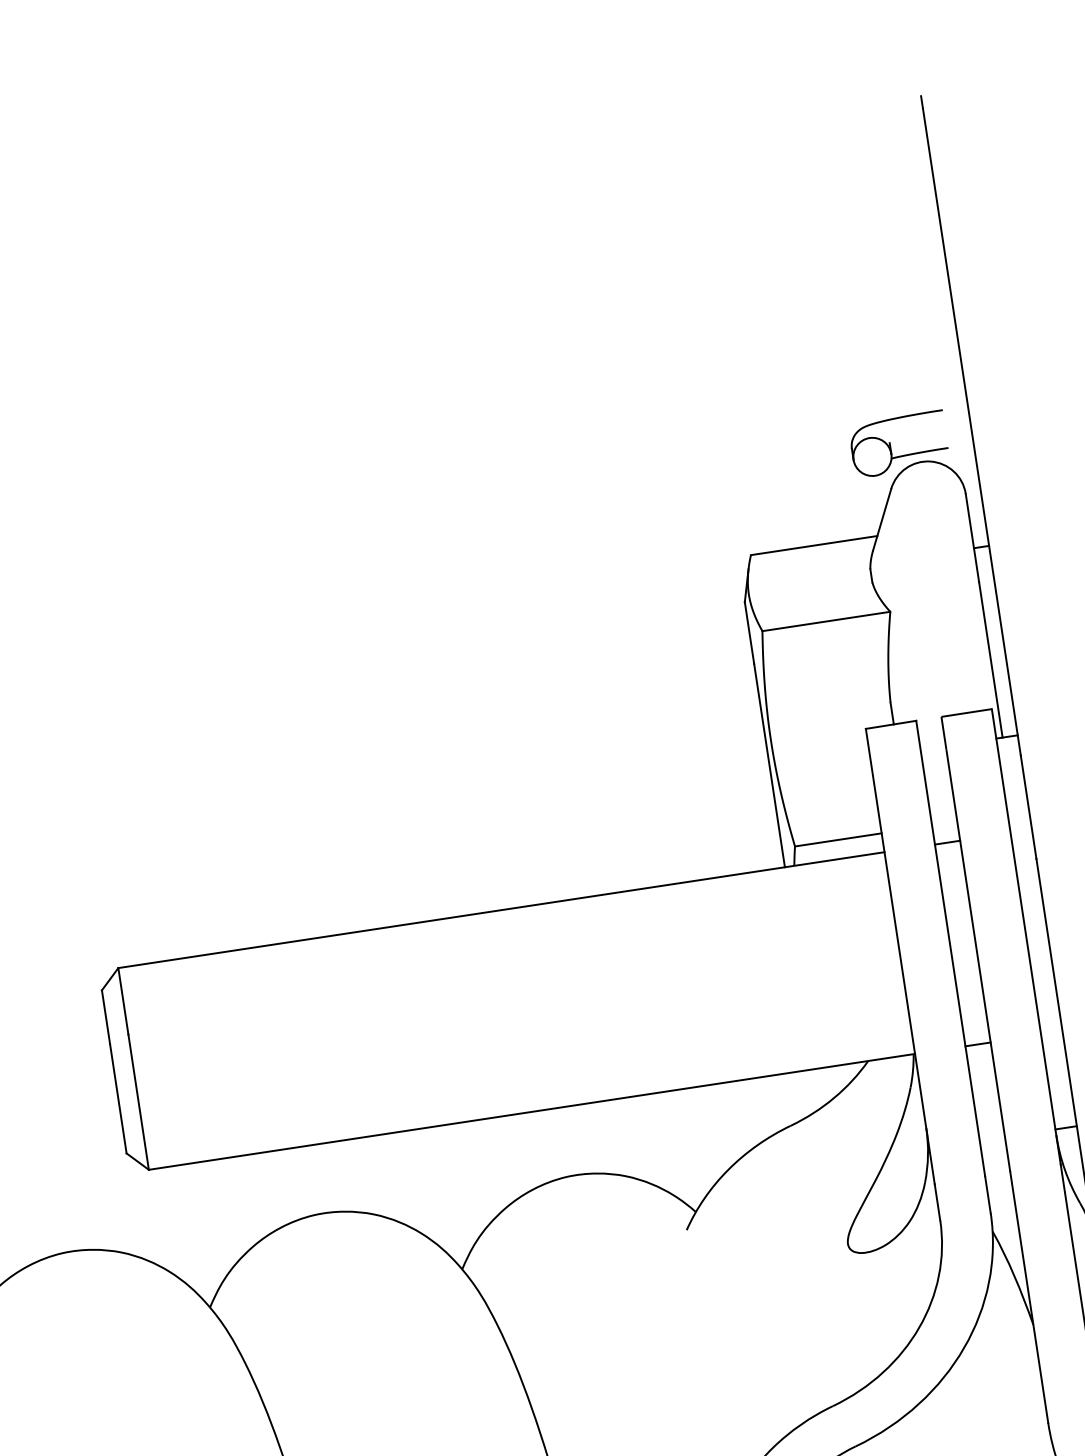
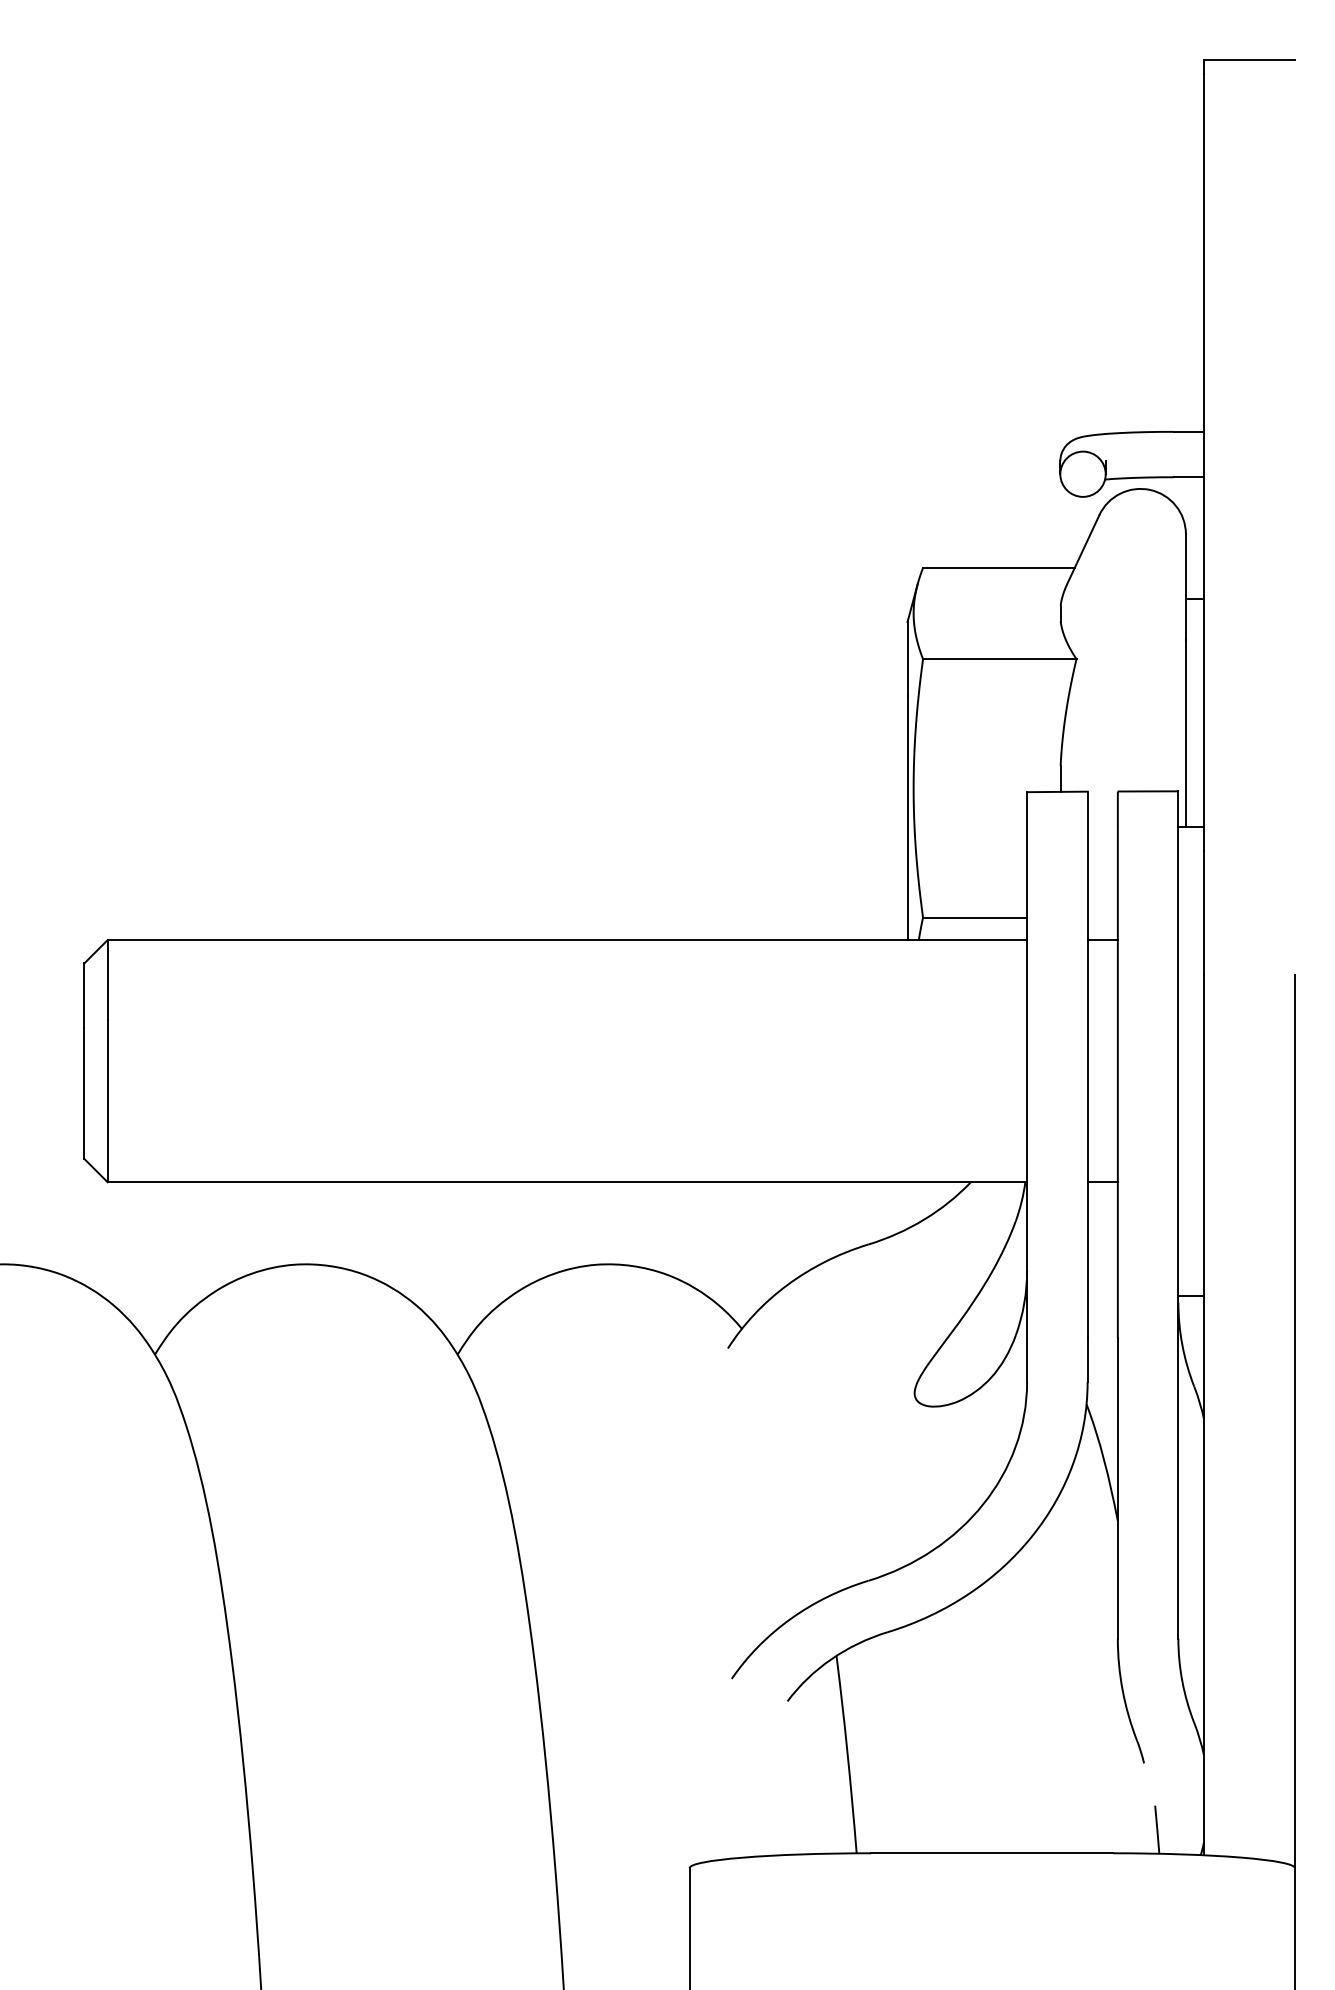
line: (958, 90) -> (1249, 59), added
line: (954, 407) -> (1188, 431), added
line: (960, 446) -> (1188, 477), added

